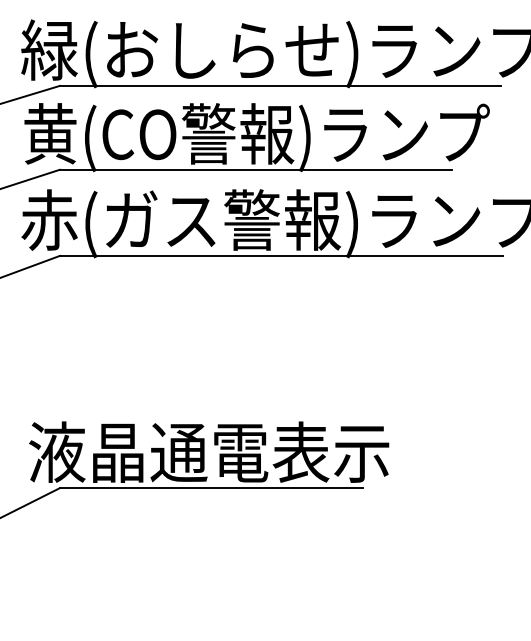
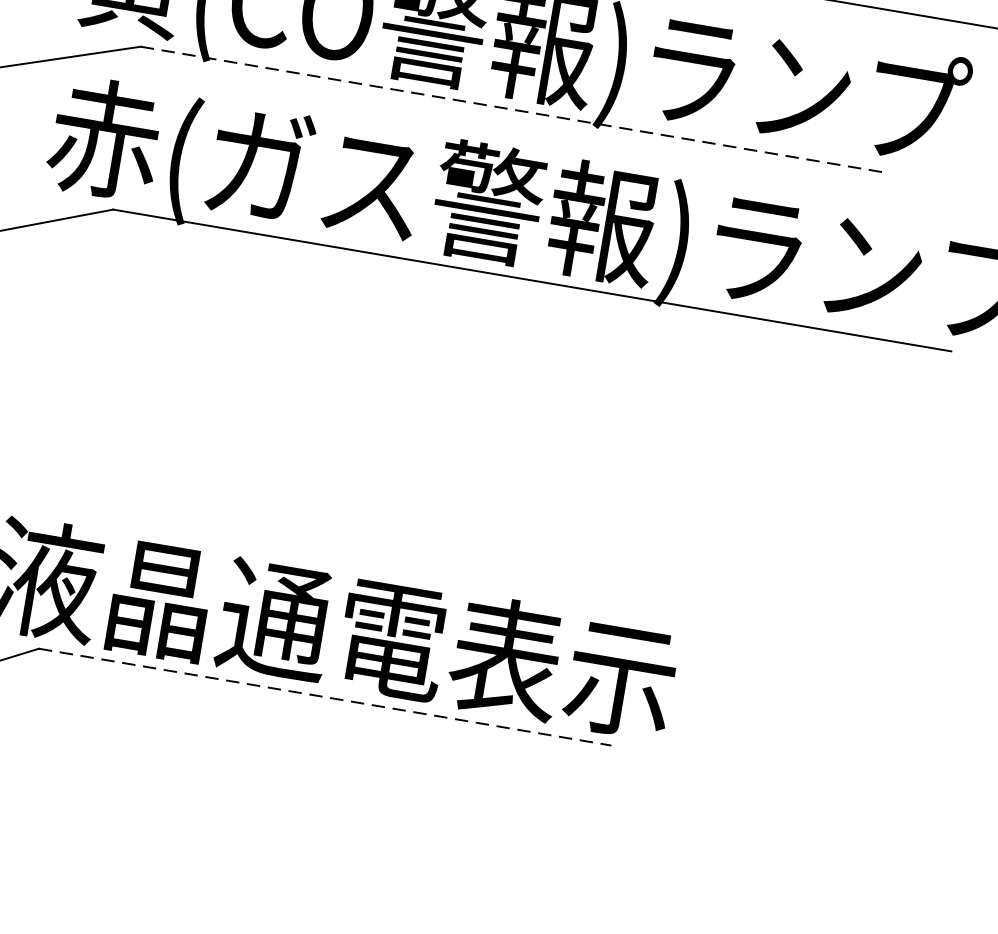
line: (256, 169) -> (512, 109), solid -> dashed
line: (211, 488) -> (325, 697), solid -> dashed

